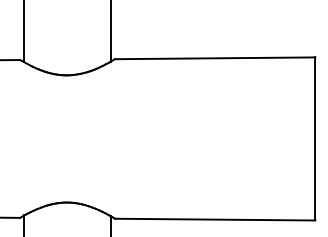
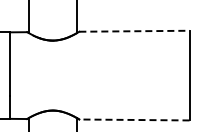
line: (215, 58) -> (134, 31), solid -> dashed
line: (213, 218) -> (133, 119), solid -> dashed

